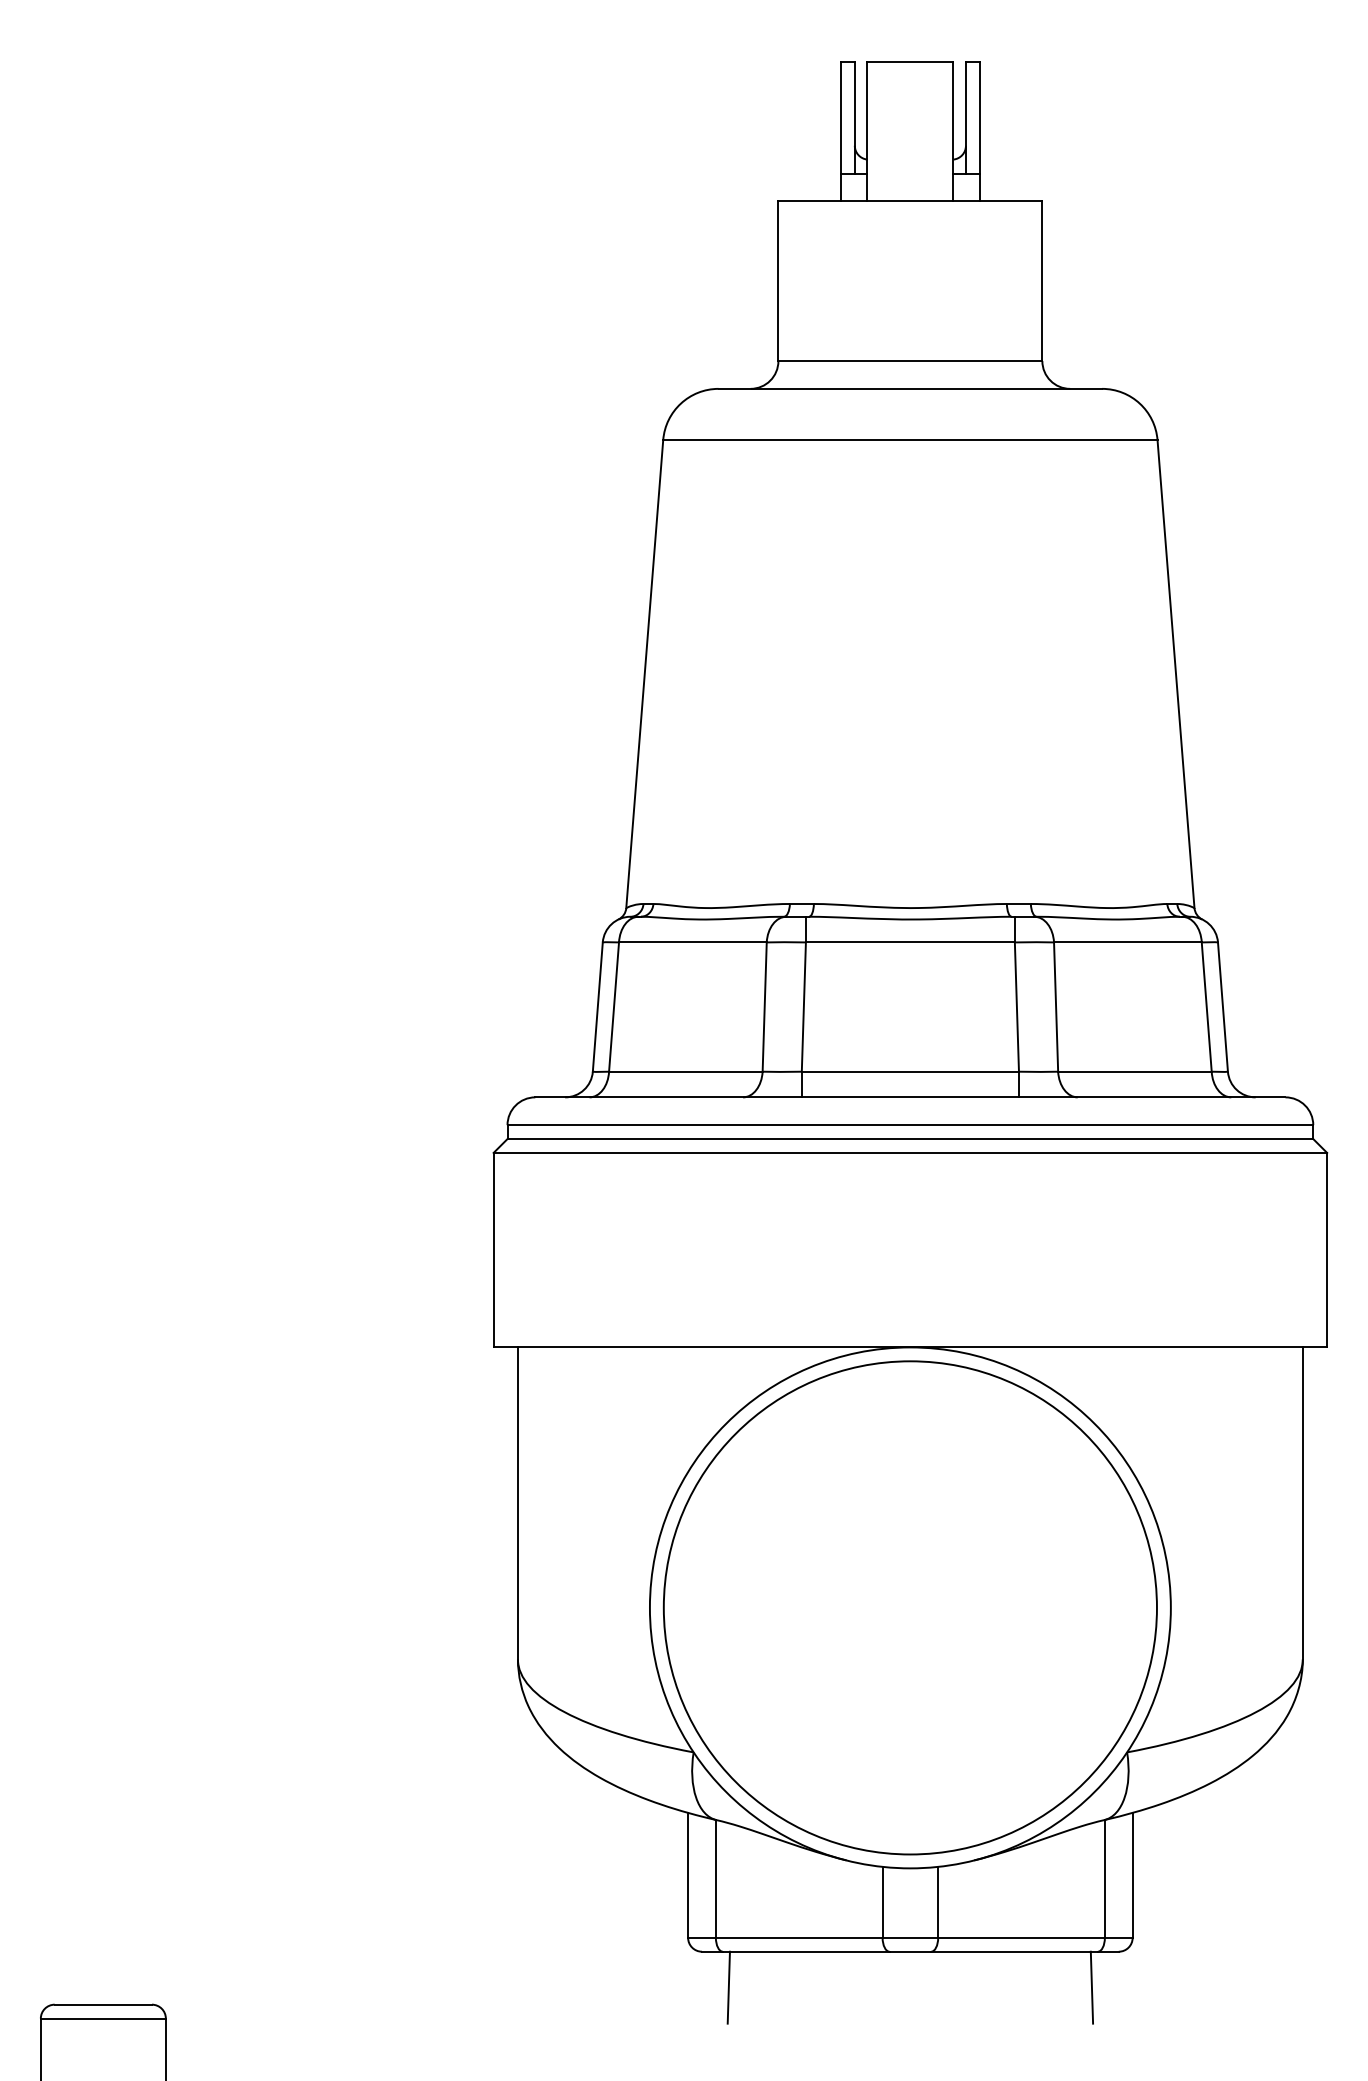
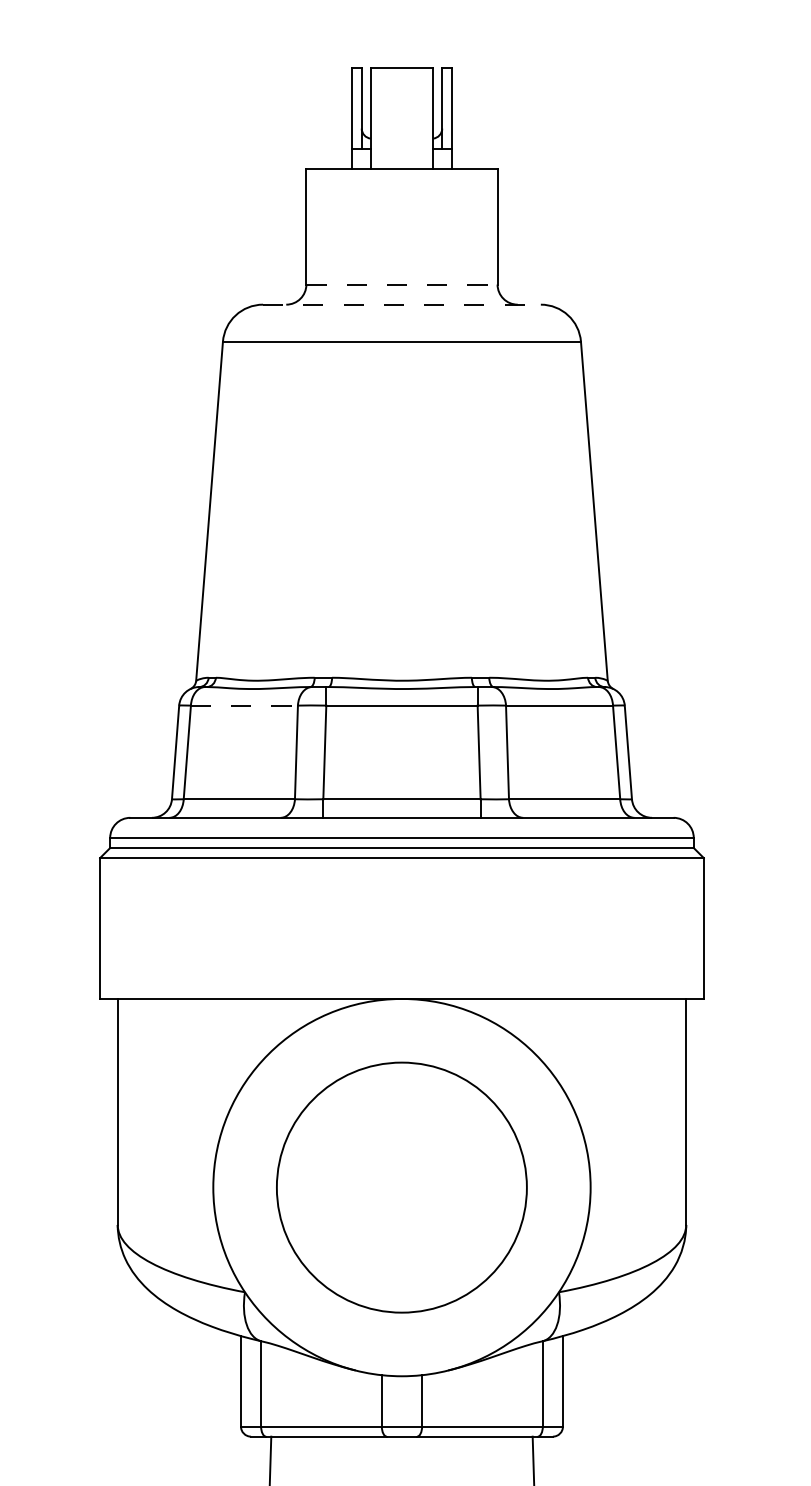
line: (910, 361) -> (402, 284), solid -> dashed
line: (910, 388) -> (402, 304), solid -> dashed
line: (692, 942) -> (244, 705), solid -> dashed
circle: (909, 1607) -> (401, 1187), size x0.7

